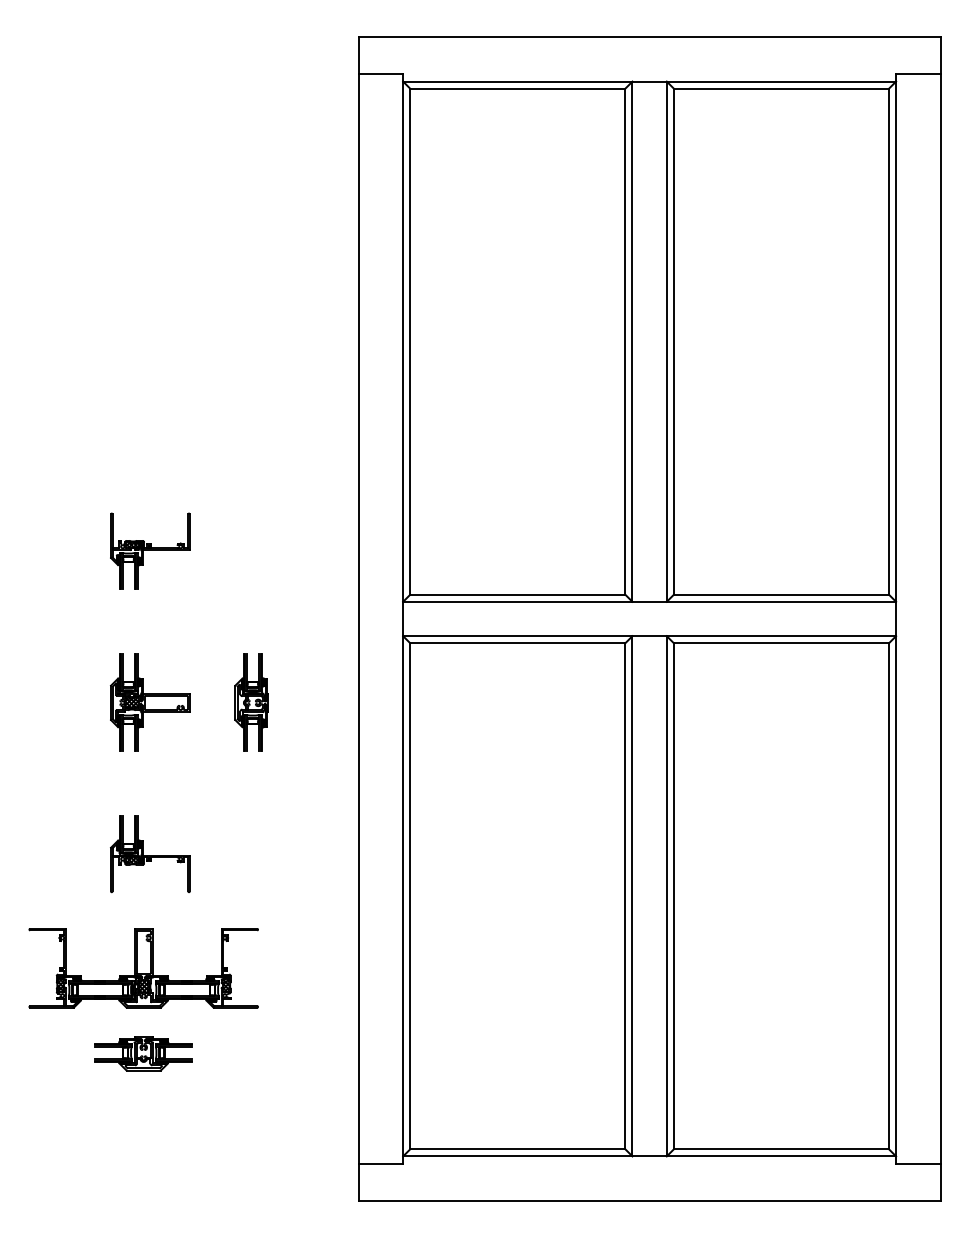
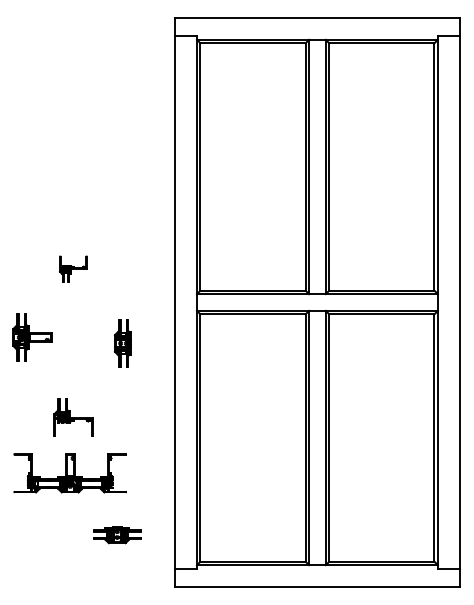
part: (150, 551) -> (73, 269), size x0.7
part: (150, 702) -> (32, 337), moved
part: (144, 1054) -> (117, 535), moved

